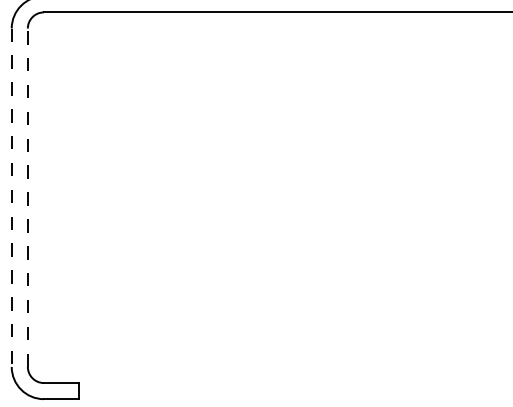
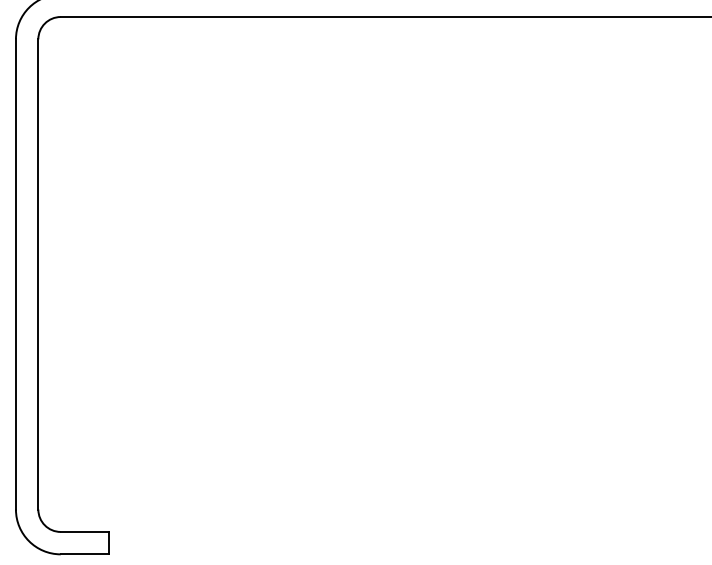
line: (11, 197) -> (15, 274), dashed -> solid
line: (27, 197) -> (38, 273), dashed -> solid

